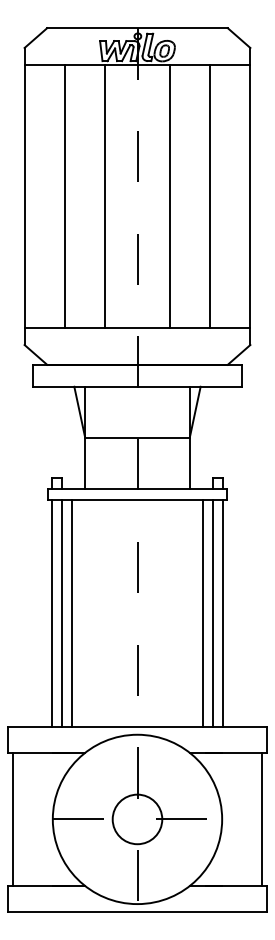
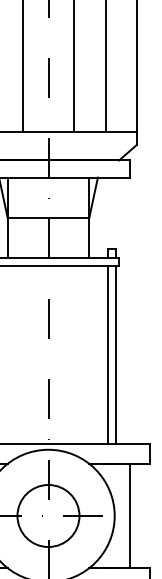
line: (203, 613) -> (100, 354), removed
line: (261, 818) -> (129, 515), moved
circle: (137, 819) -> (48, 516), size x1.6

